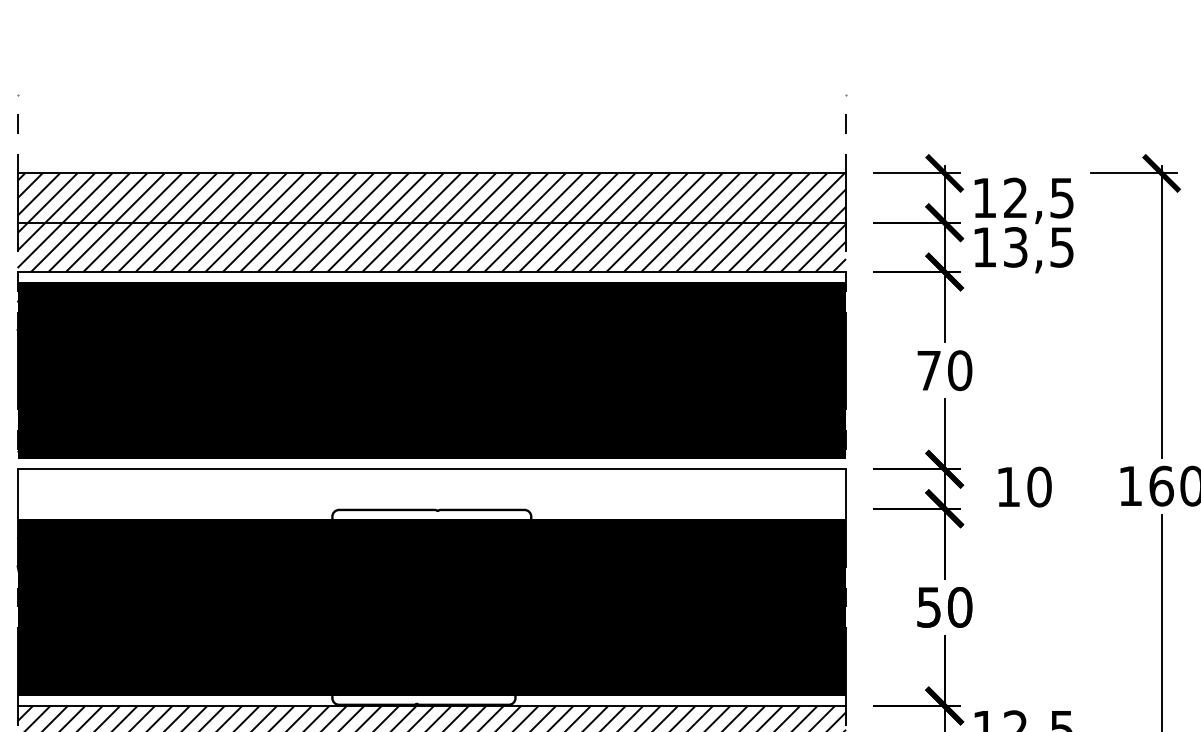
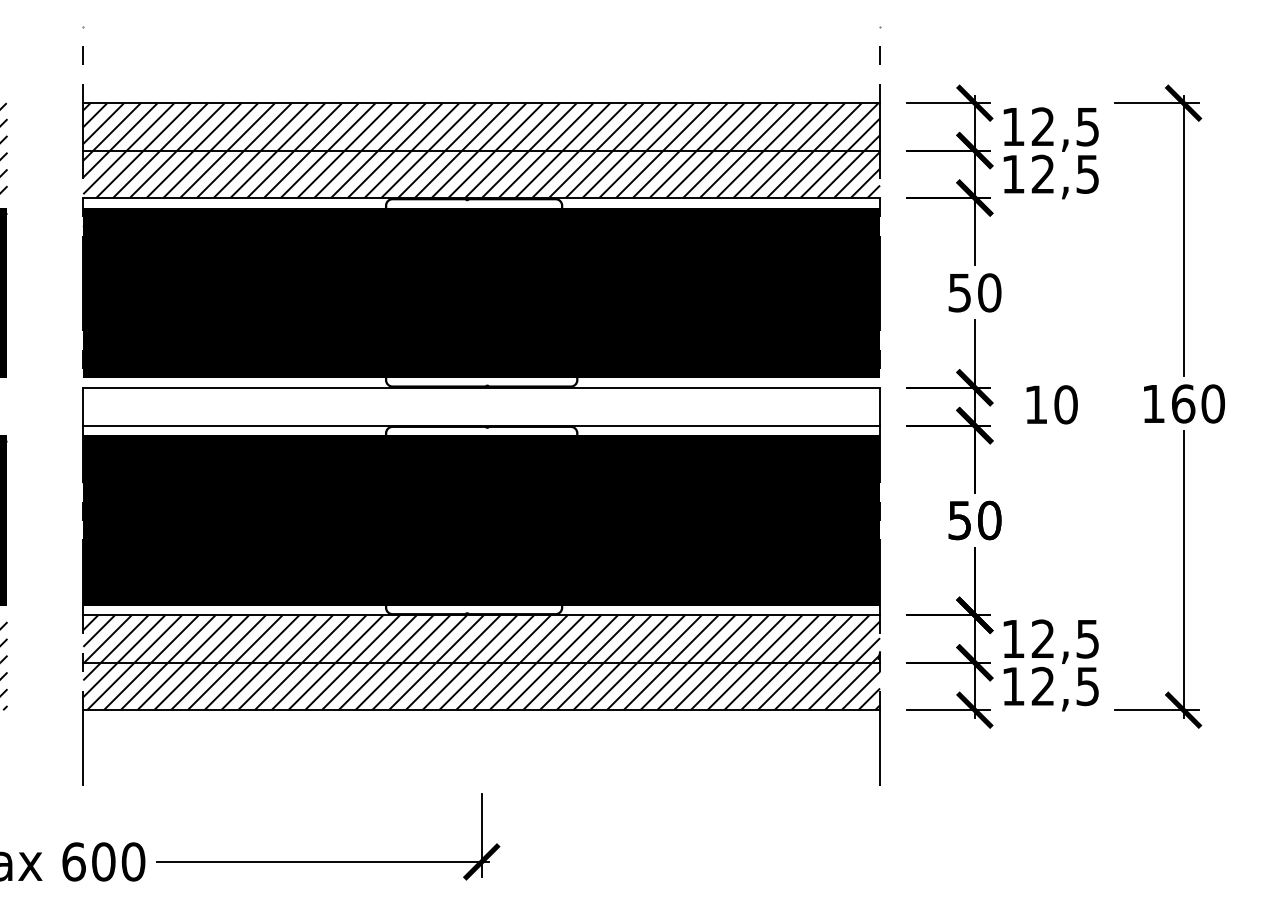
text: (1014, 246) -> (1042, 173), 13,5 -> 12,5
fill: (431, 370) -> (481, 292), added
text: (928, 371) -> (959, 293), 70 -> 50
line: (431, 508) -> (481, 425), added

